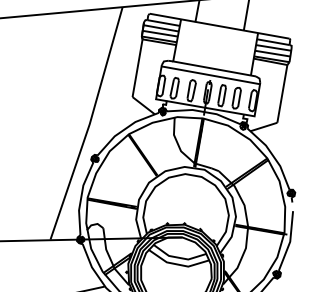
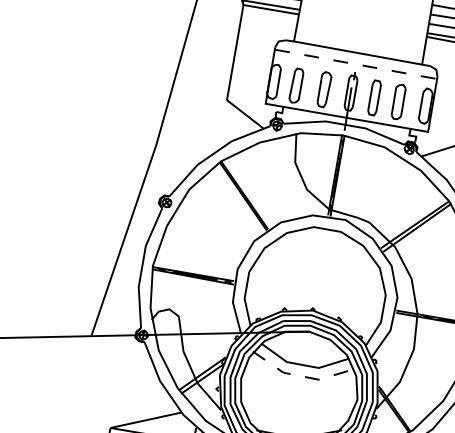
line: (211, 75) -> (357, 64), solid -> dashed
line: (177, 264) -> (301, 376), solid -> dashed

